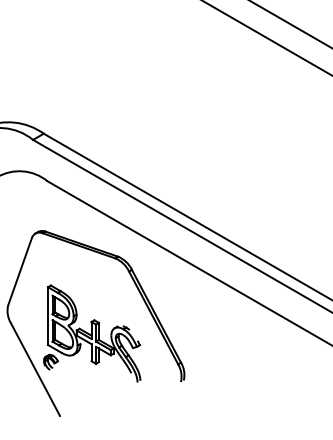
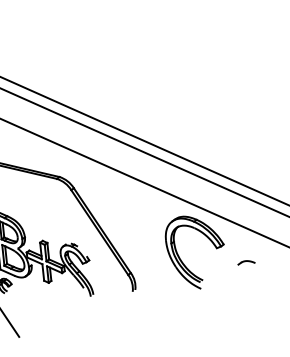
part: (234, 354) -> (181, 259), added
part: (300, 364) -> (246, 262), added

